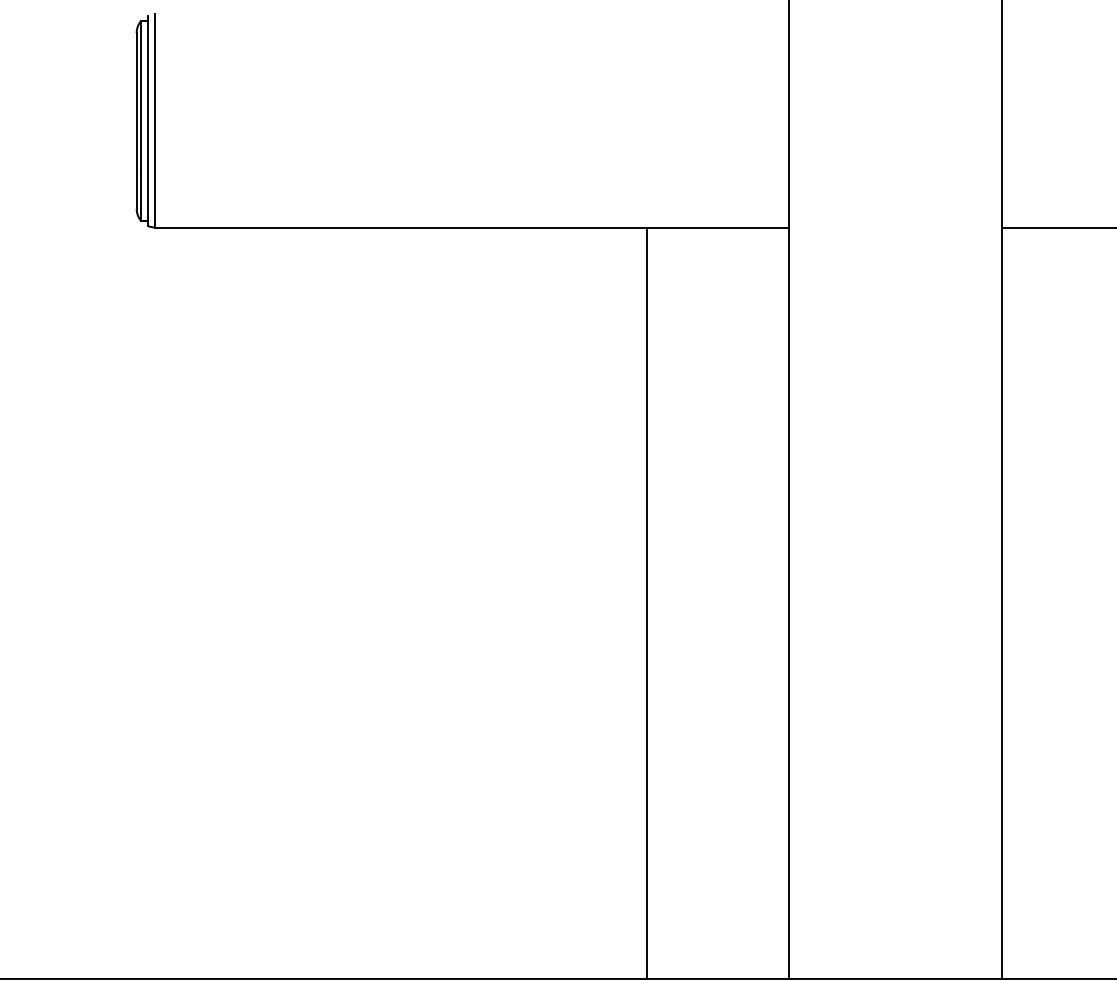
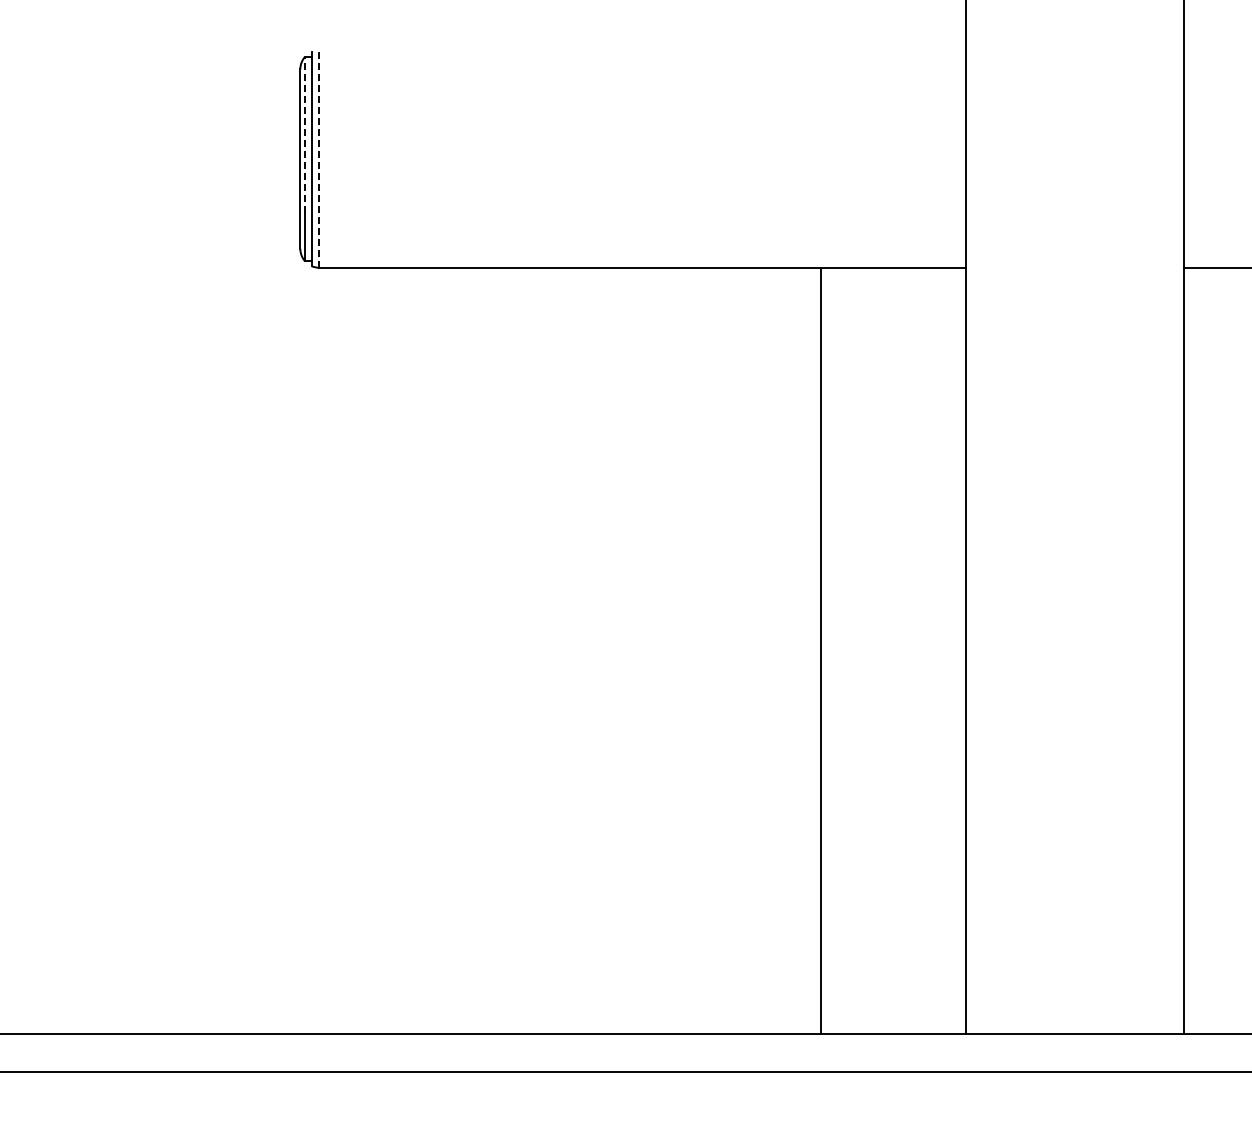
line: (140, 96) -> (304, 134), solid -> dashed
line: (155, 121) -> (319, 159), solid -> dashed

